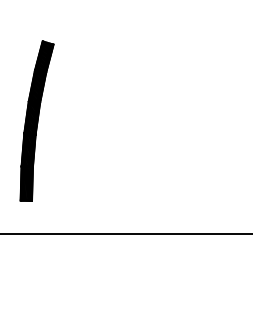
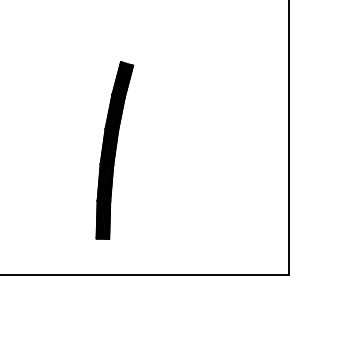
part: (36, 121) -> (114, 150), moved

